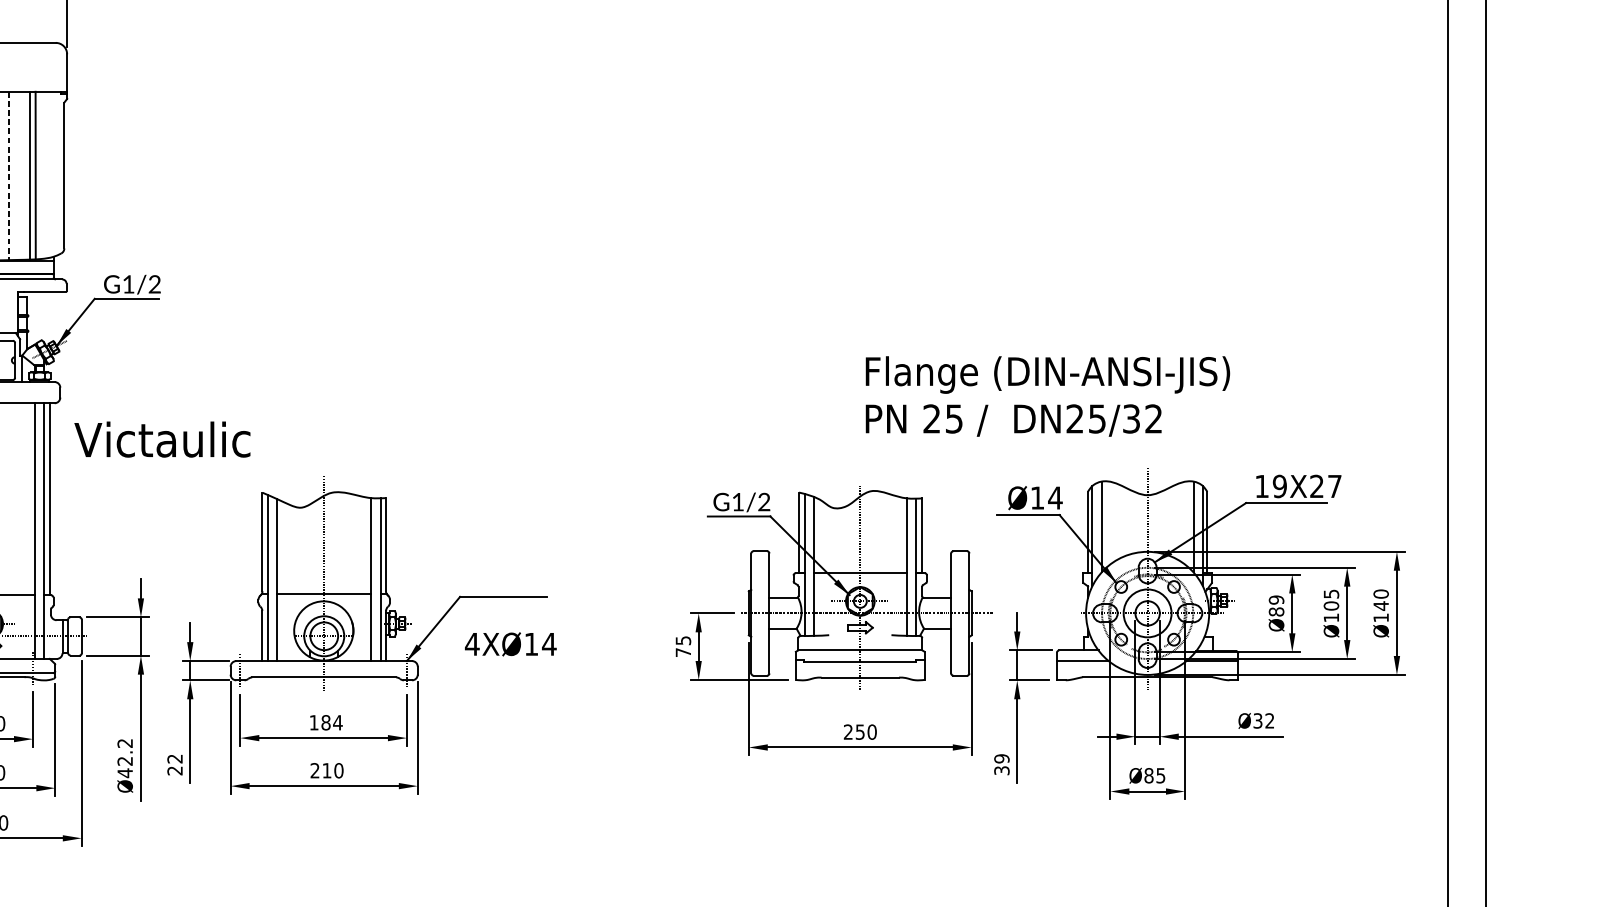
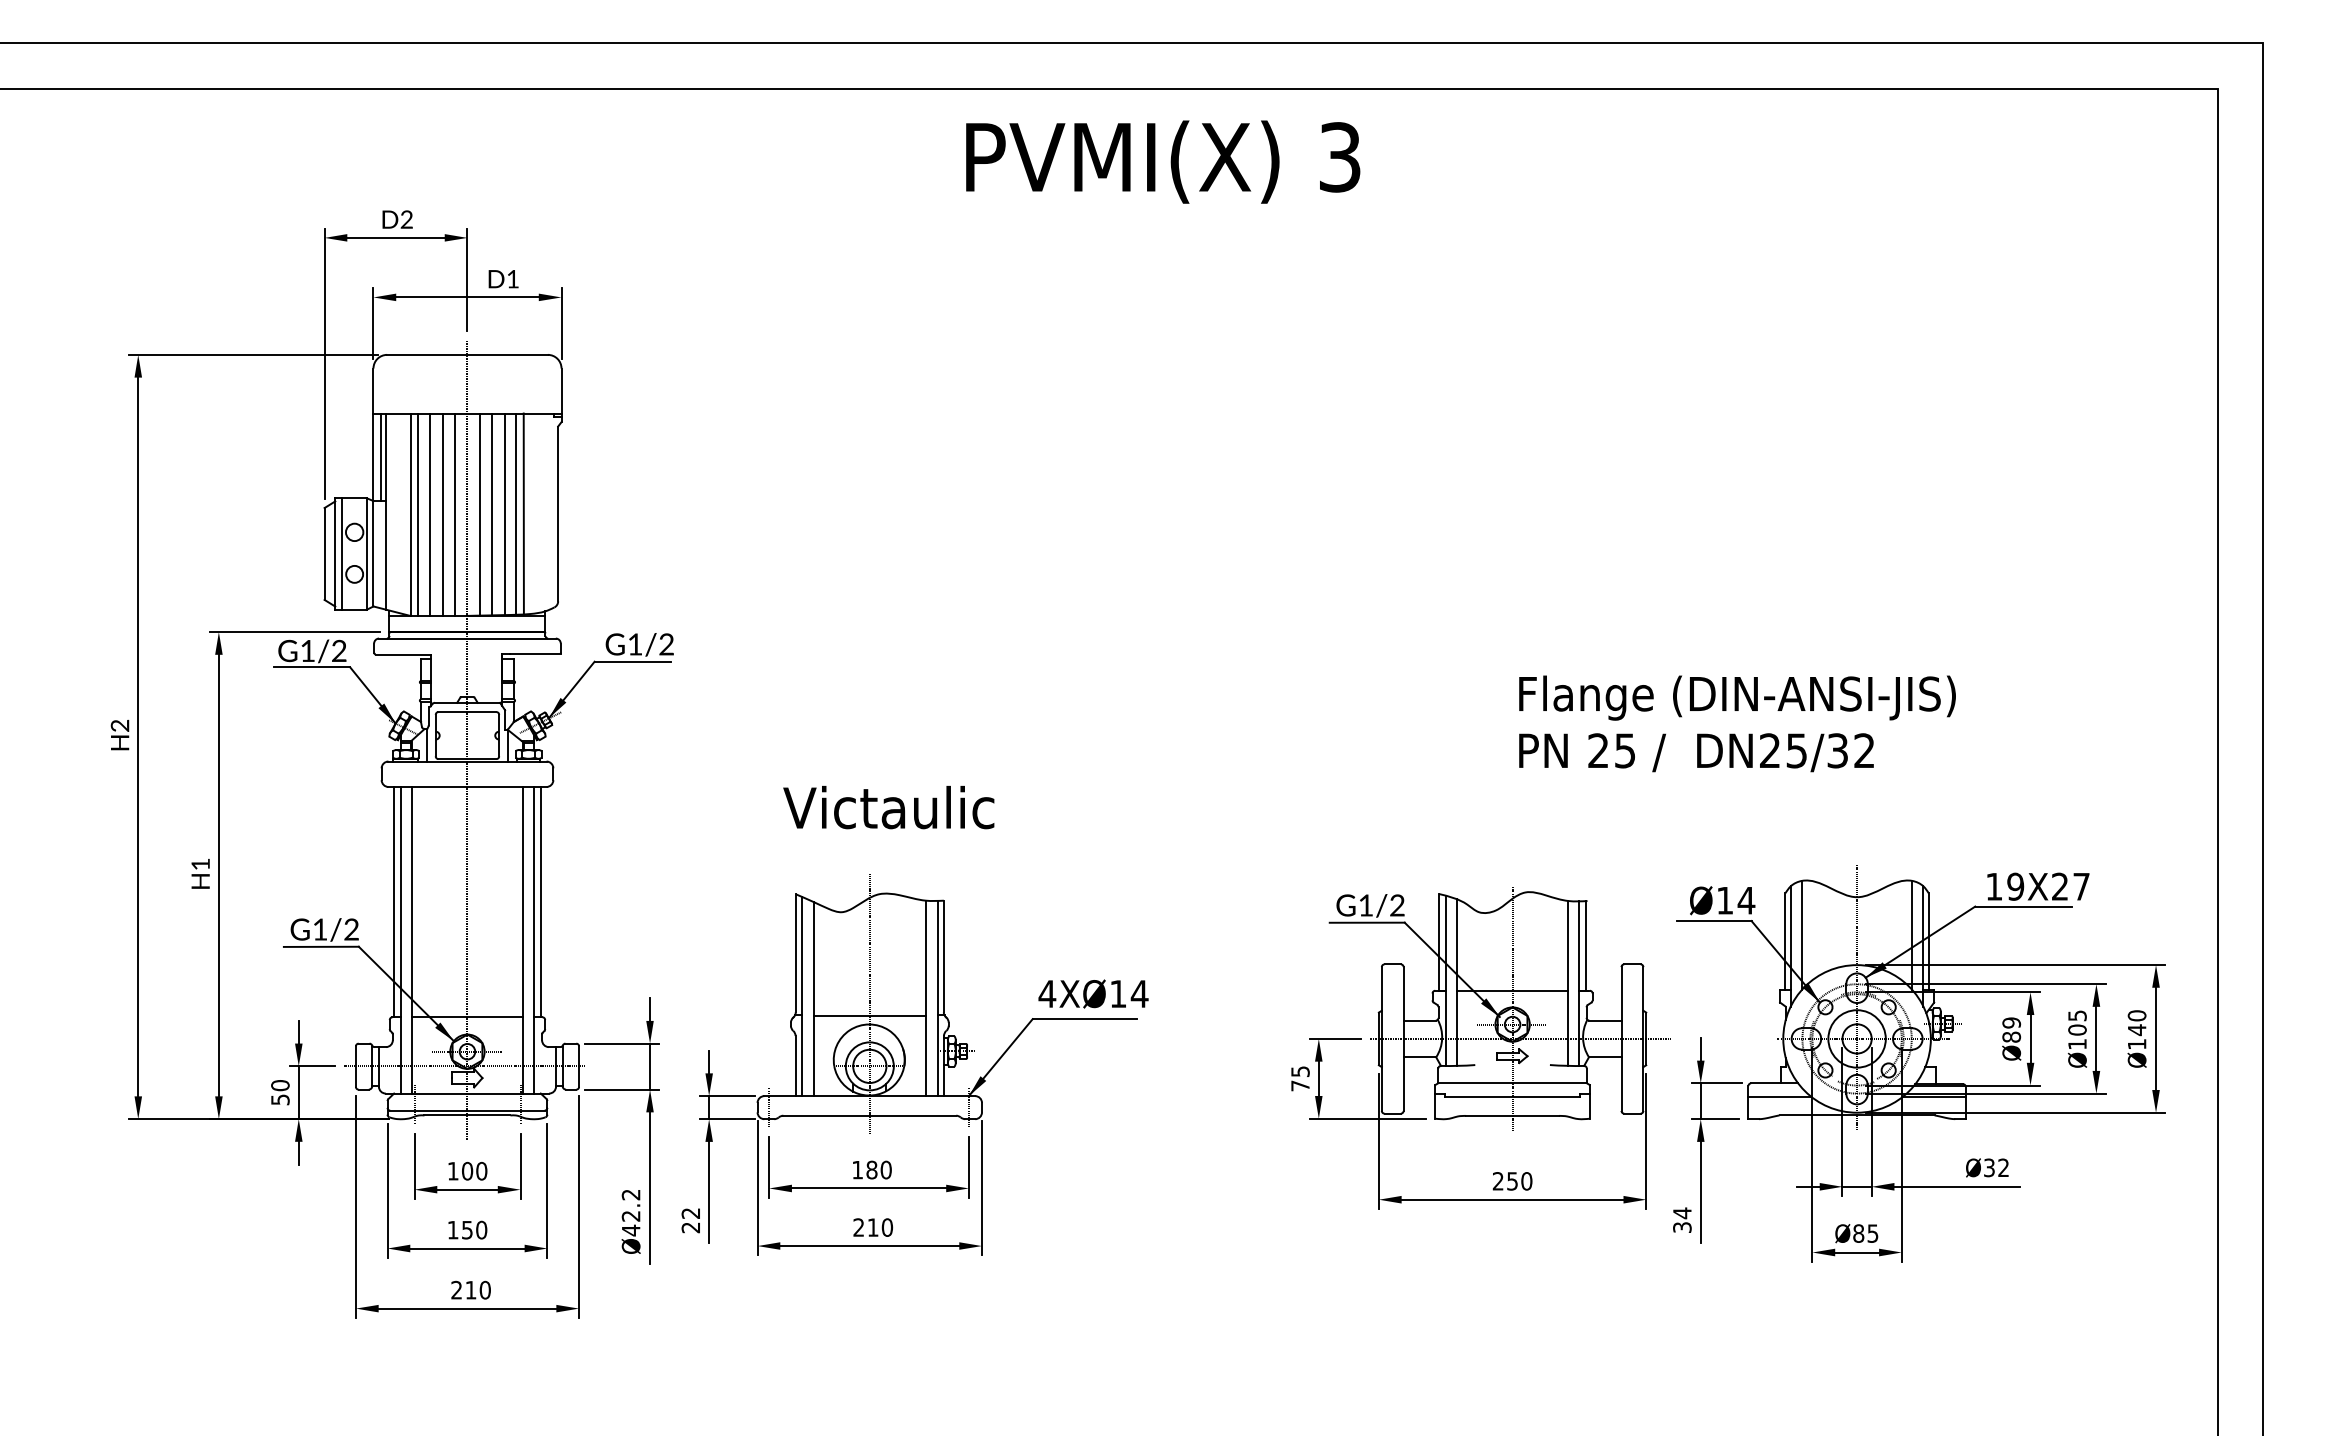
line: (9, 176) -> (492, 514), dashed -> solid
line: (19, 176) -> (504, 514), added
text: (1047, 396) -> (1737, 723), moved
text: (162, 439) -> (888, 807), moved
text: (510, 643) -> (1093, 993), moved
text: (338, 722) -> (886, 1169), 184 -> 180
text: (1002, 758) -> (1682, 1213), 39 -> 34

